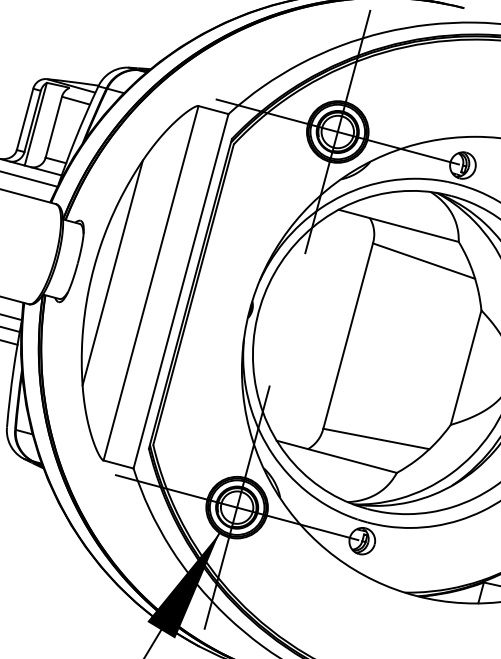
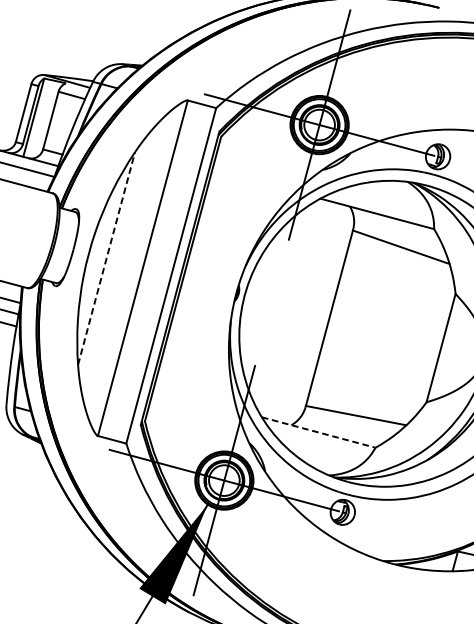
line: (112, 272) -> (106, 258), solid -> dashed
line: (337, 456) -> (319, 432), solid -> dashed

